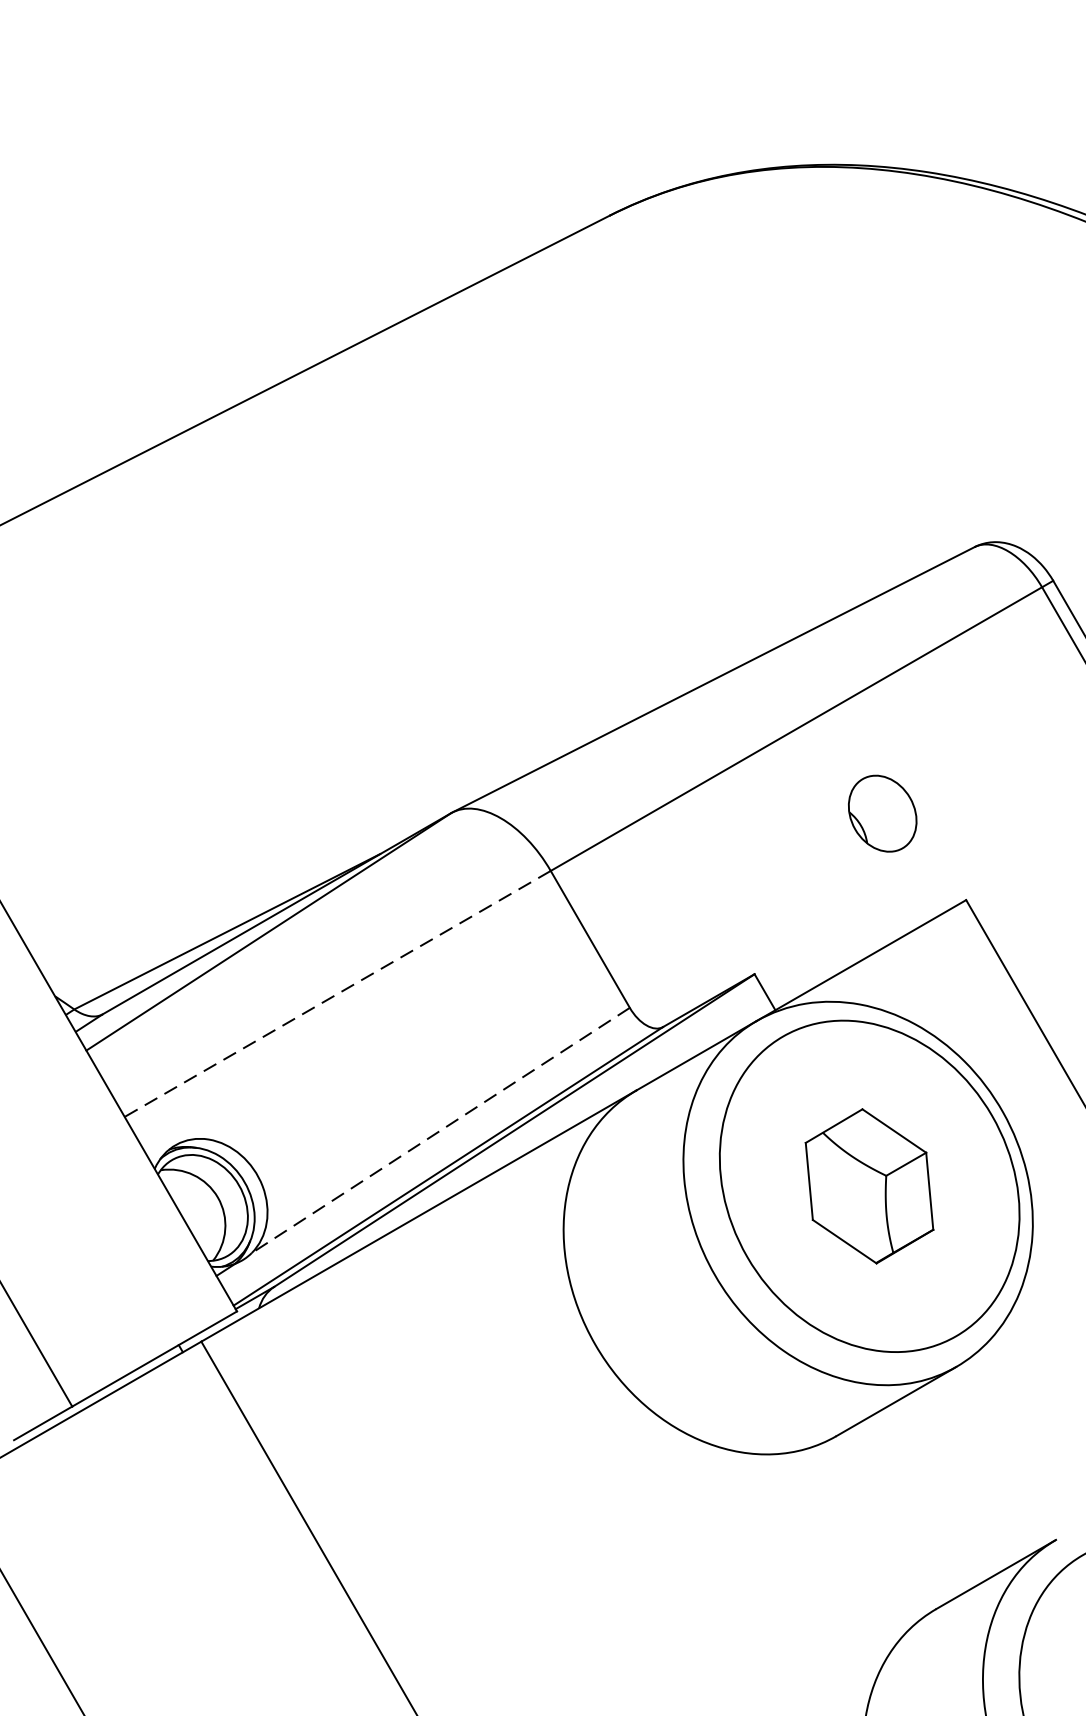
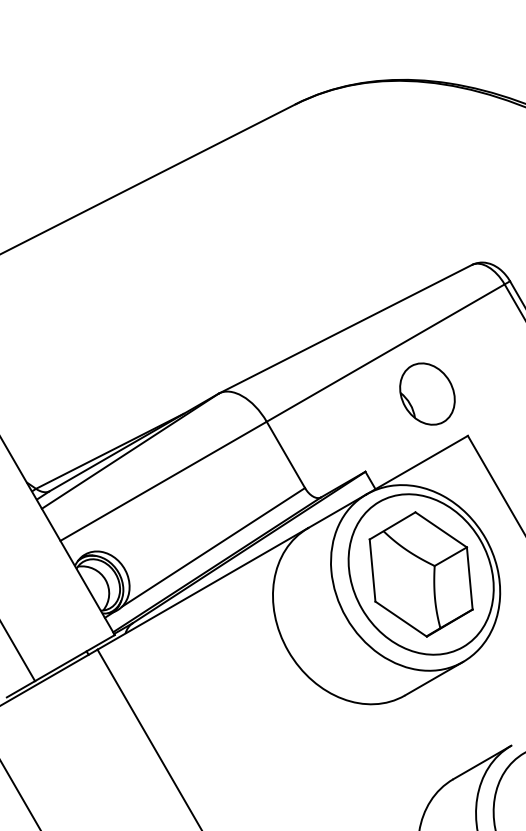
part: (882, 812) -> (427, 393), size x1.67
line: (337, 994) -> (163, 481), dashed -> solid
line: (440, 1130) -> (213, 547), dashed -> solid
part: (868, 1186) -> (420, 574), size x1.67

